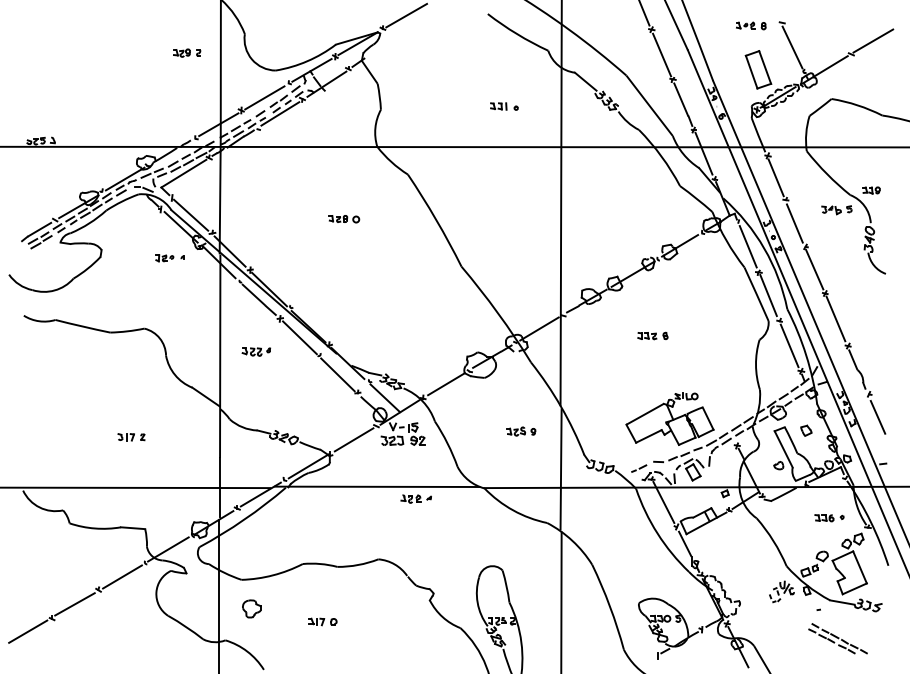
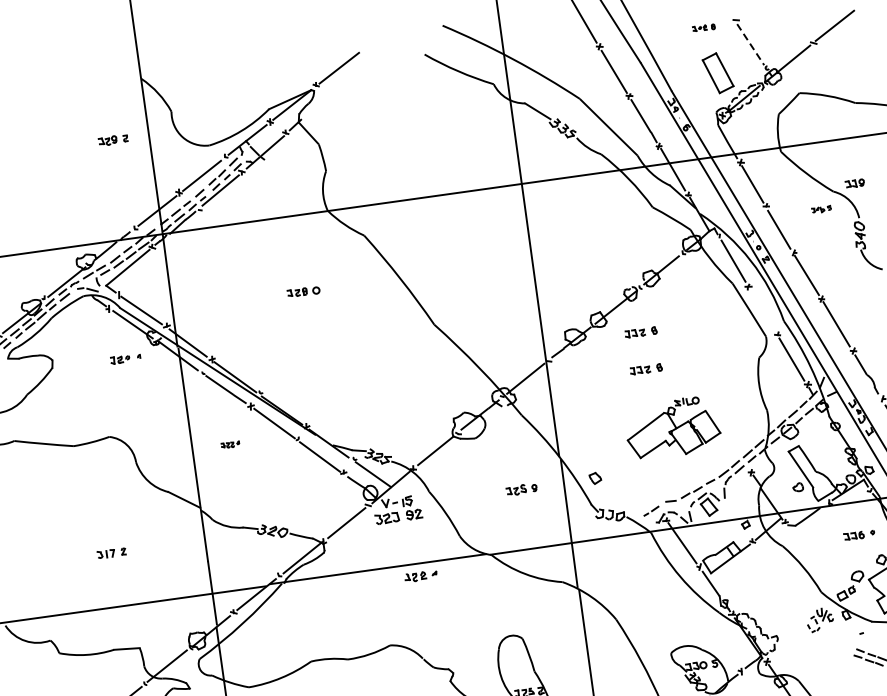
part: (751, 25) -> (704, 27), size x0.7
line: (792, 47) -> (750, 44), solid -> dashed
part: (504, 106) -> (455, 149), removed
part: (836, 210) -> (821, 209), size x0.6
line: (768, 295) -> (762, 309), removed
part: (652, 300) -> (640, 332), added
part: (255, 351) -> (229, 444), size x0.6
part: (669, 418) -> (672, 427), moved
part: (806, 430) -> (595, 478), moved

